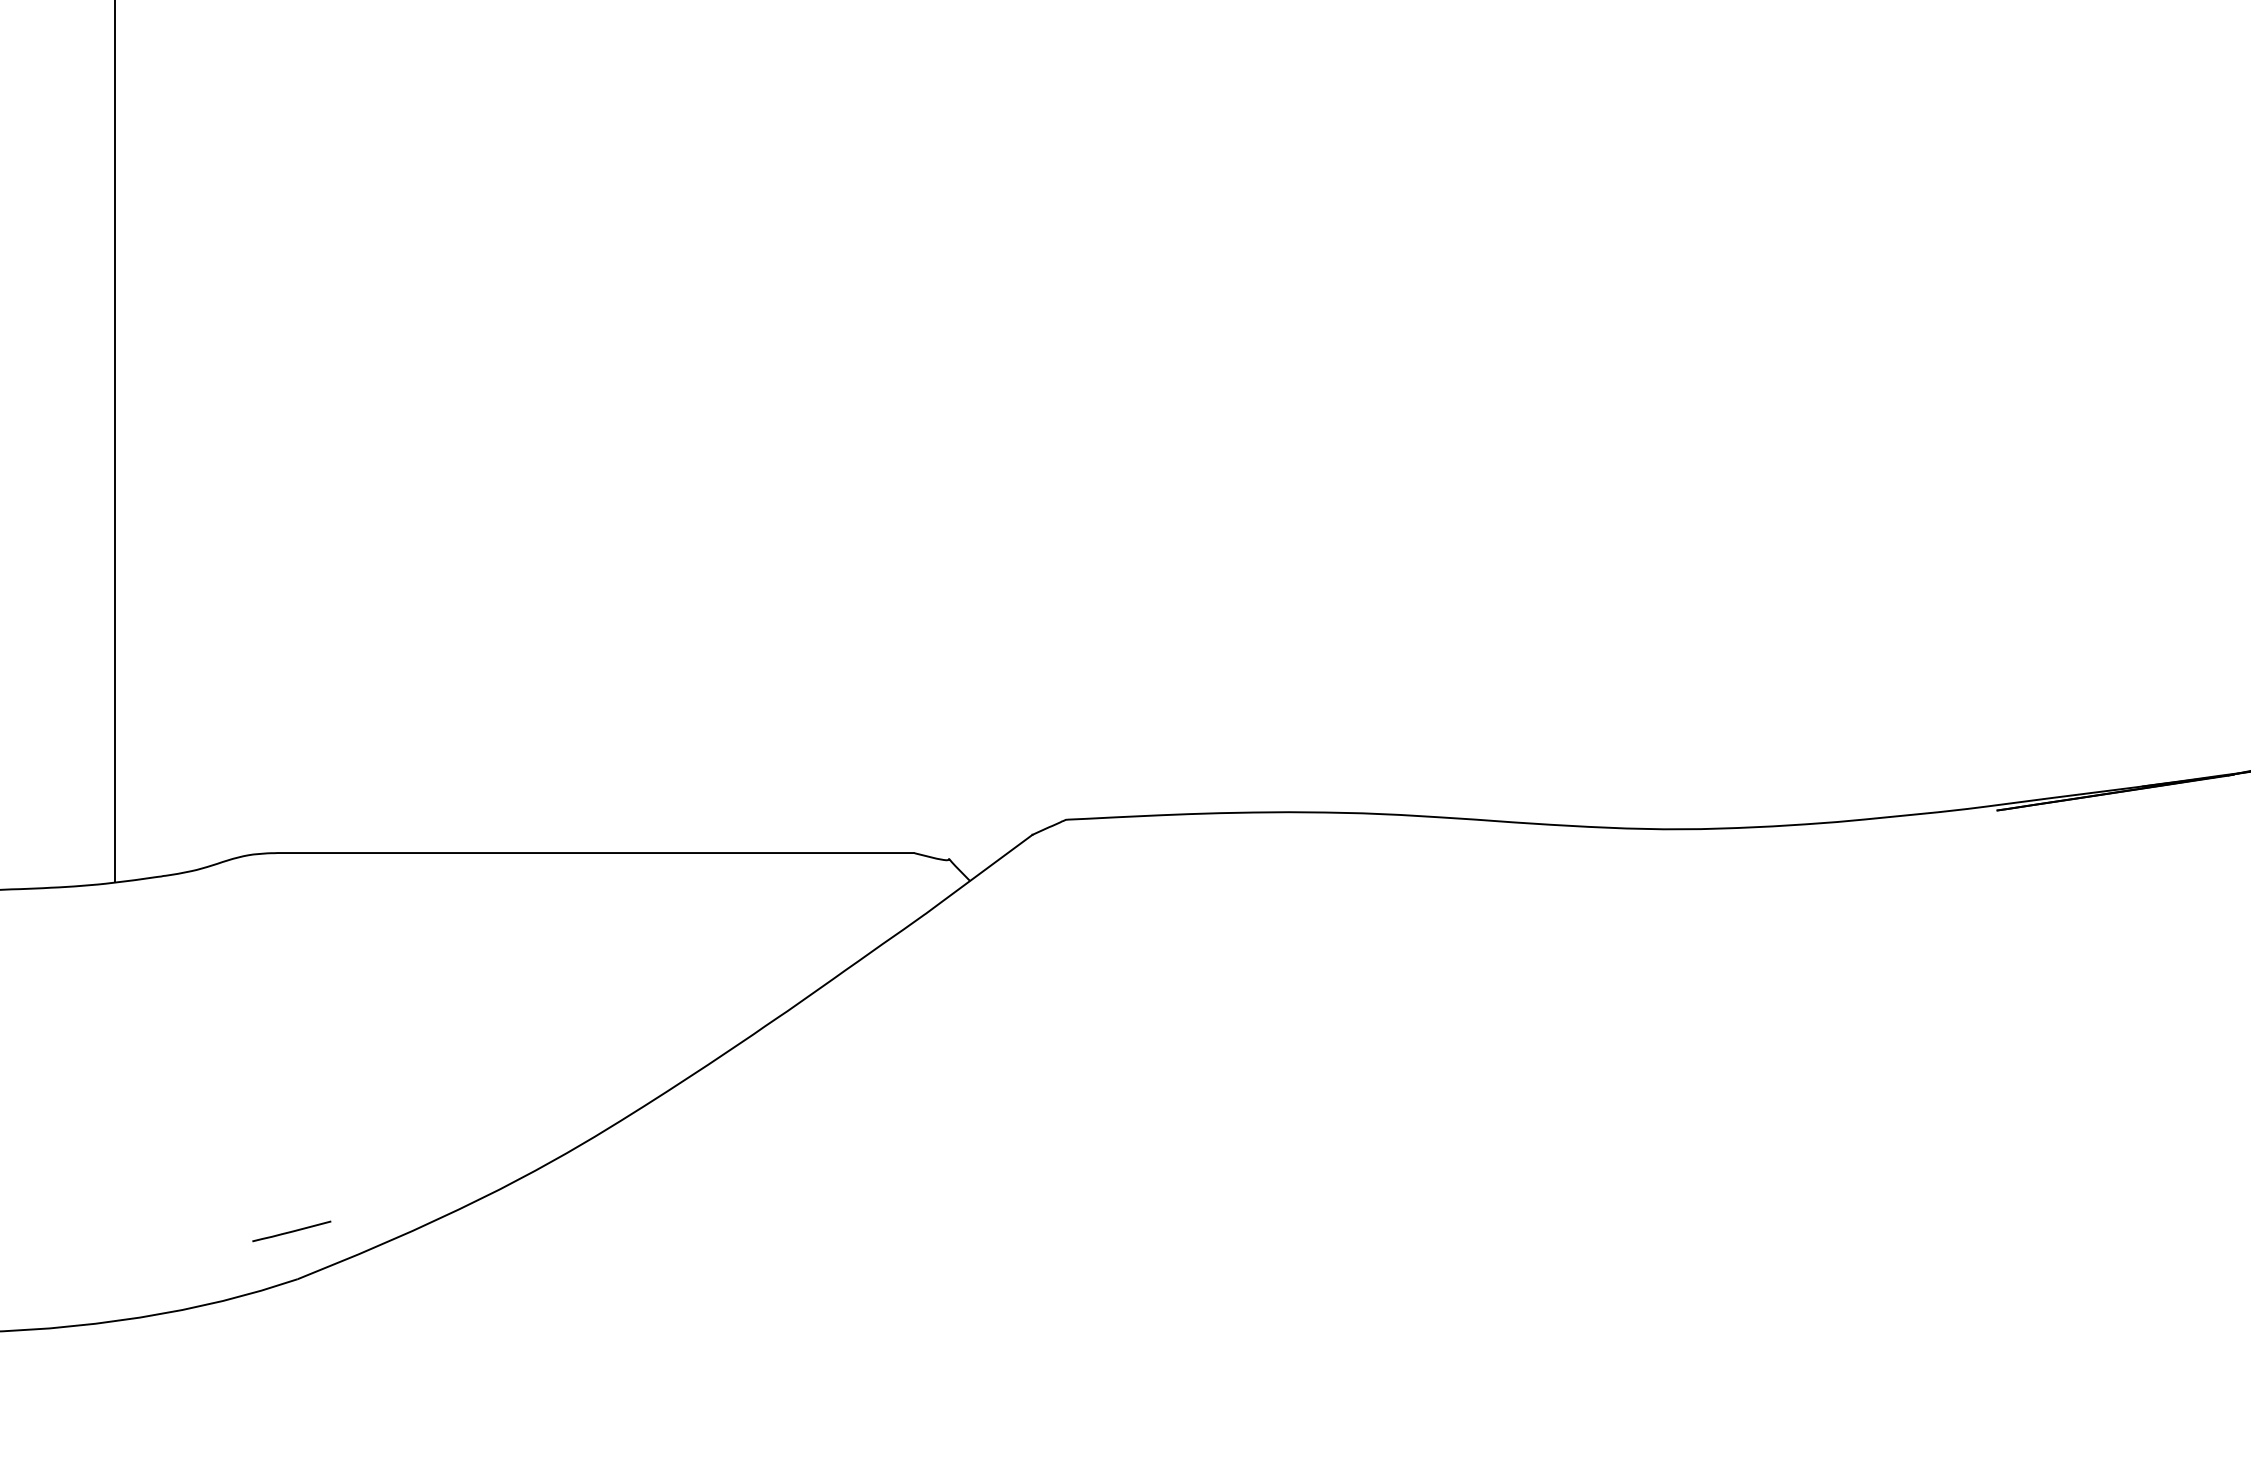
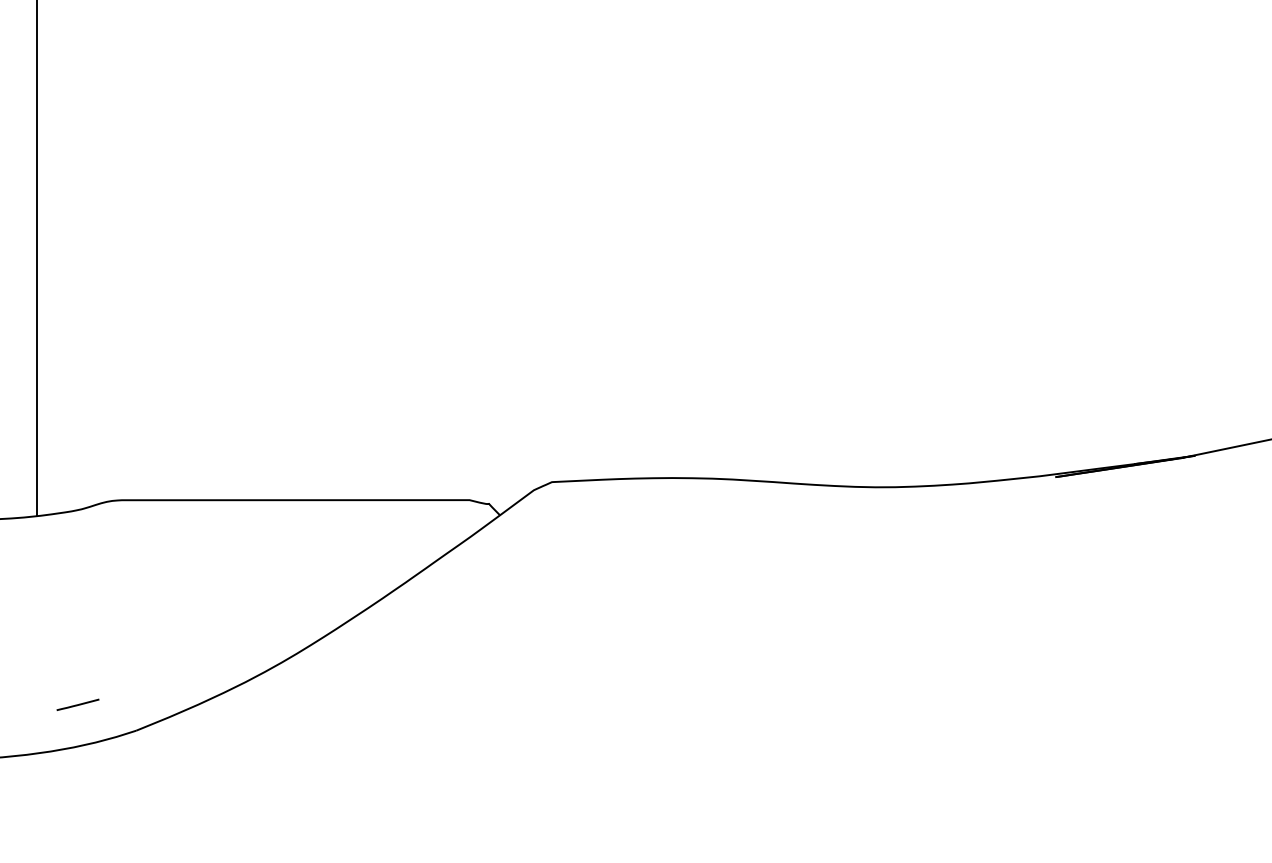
line: (290, 1230) -> (77, 704), moved

